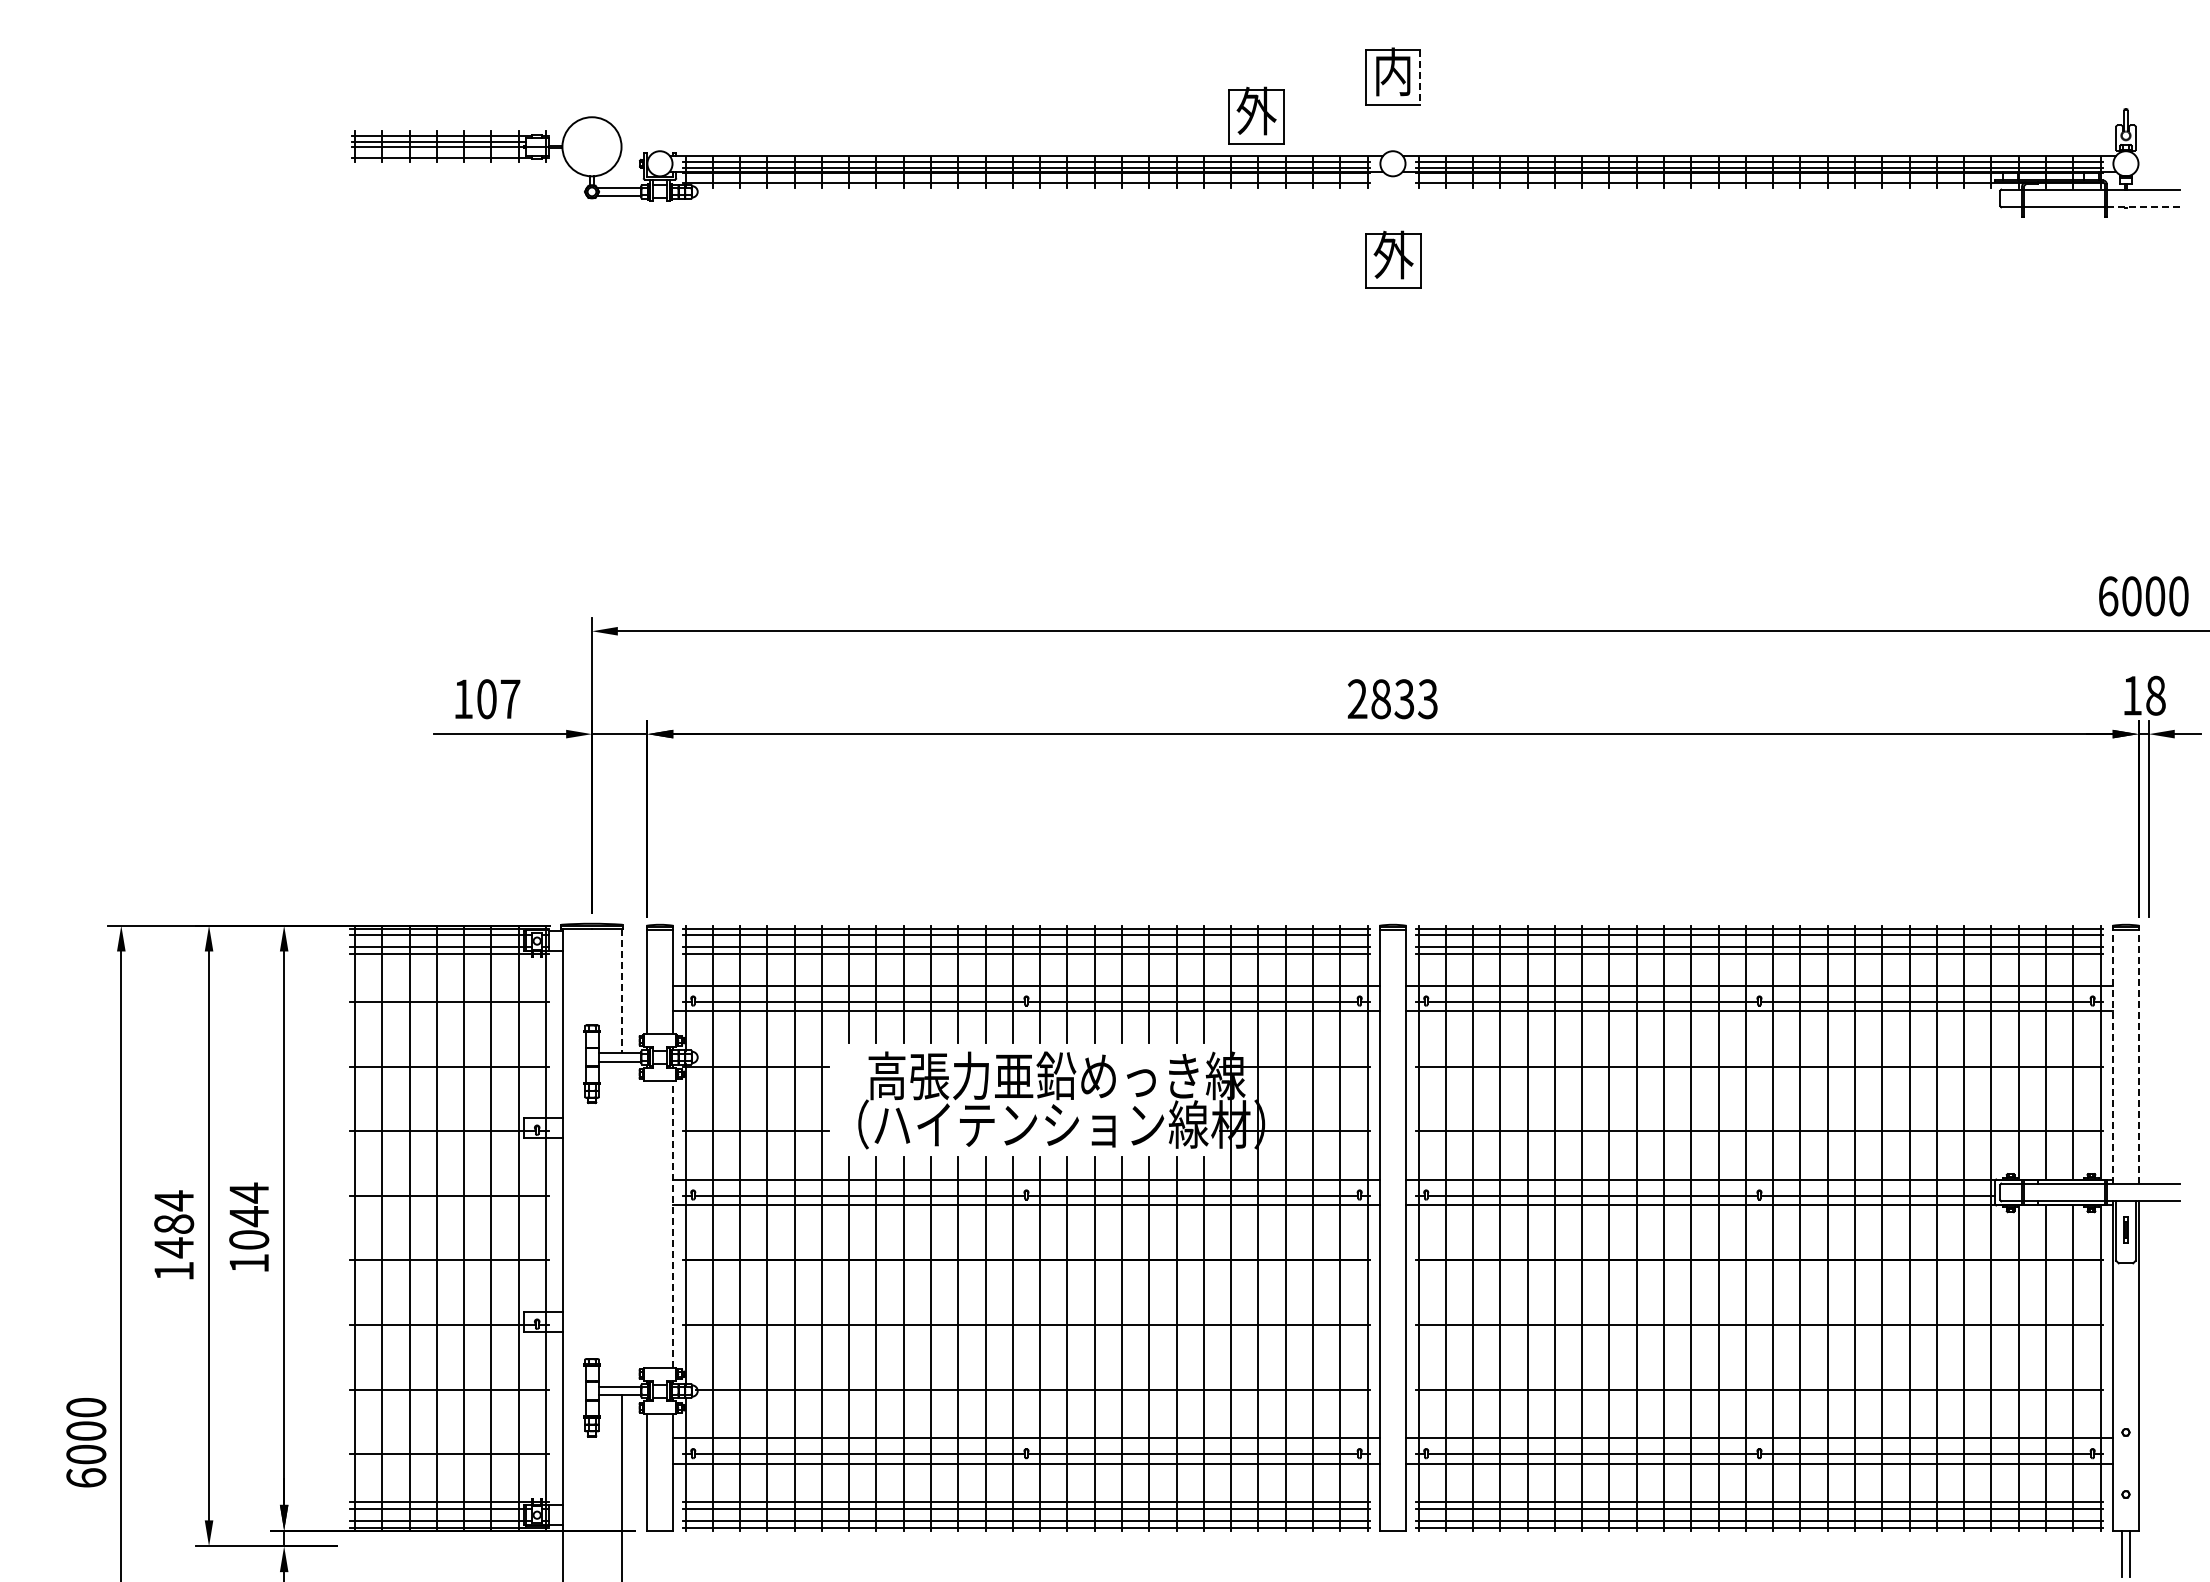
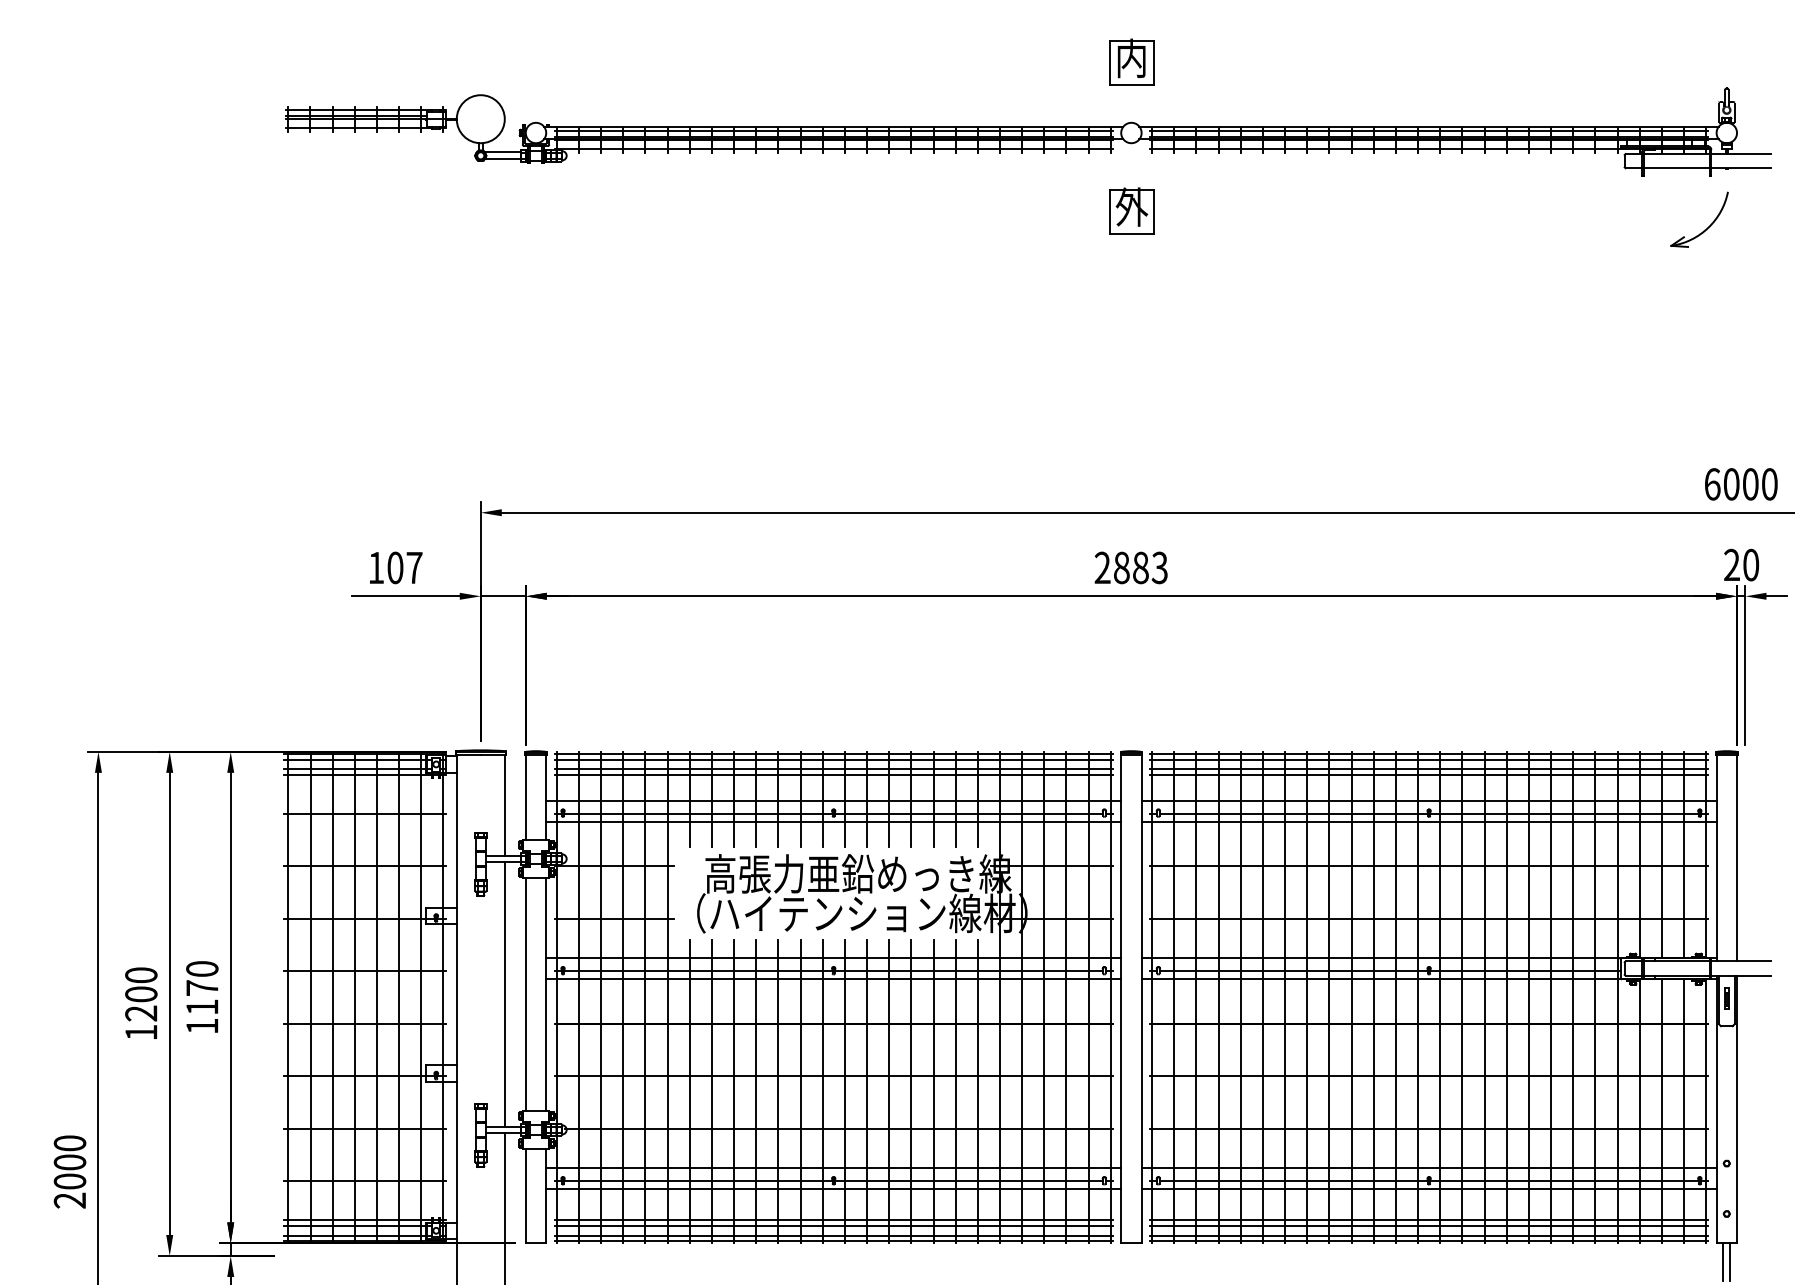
line: (1420, 78) -> (1153, 63), dashed -> solid
part: (1256, 115) -> (1020, 93), removed
line: (2143, 207) -> (1741, 168), dashed -> solid
part: (2102, 279) -> (1707, 227), added
text: (2143, 695) -> (1741, 564), 18 -> 20
text: (1404, 699) -> (1140, 568), 2833 -> 2883
line: (621, 991) -> (504, 805), dashed -> solid
line: (2113, 1056) -> (1716, 858), dashed -> solid
line: (2138, 1056) -> (1737, 858), dashed -> solid
text: (249, 1215) -> (202, 987), 1044 -> 1170
line: (621, 1223) -> (504, 993), added
line: (647, 1223) -> (525, 993), added
text: (174, 1224) -> (141, 994), 1484 -> 1200
line: (672, 1224) -> (546, 994), dashed -> solid
text: (86, 1477) -> (70, 1200), 6000 -> 2000

